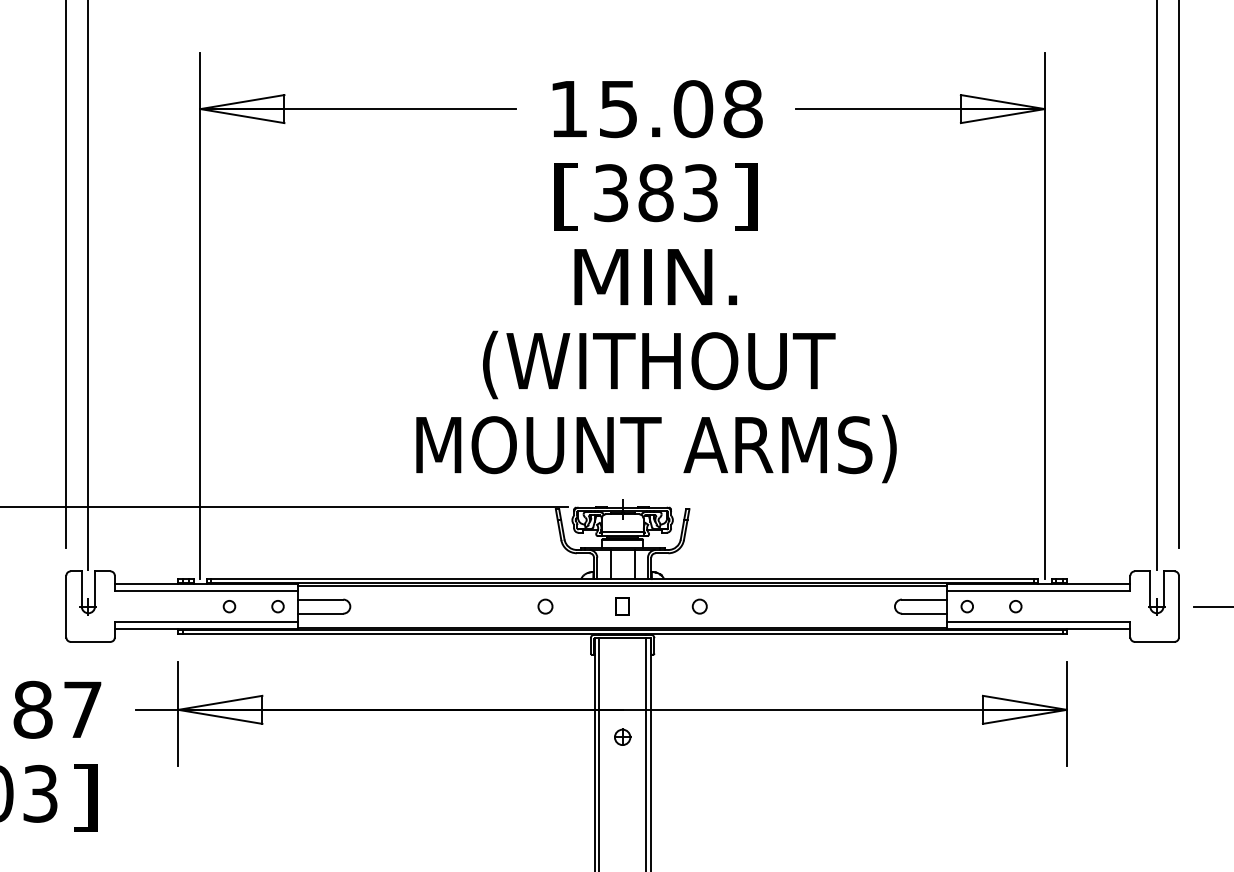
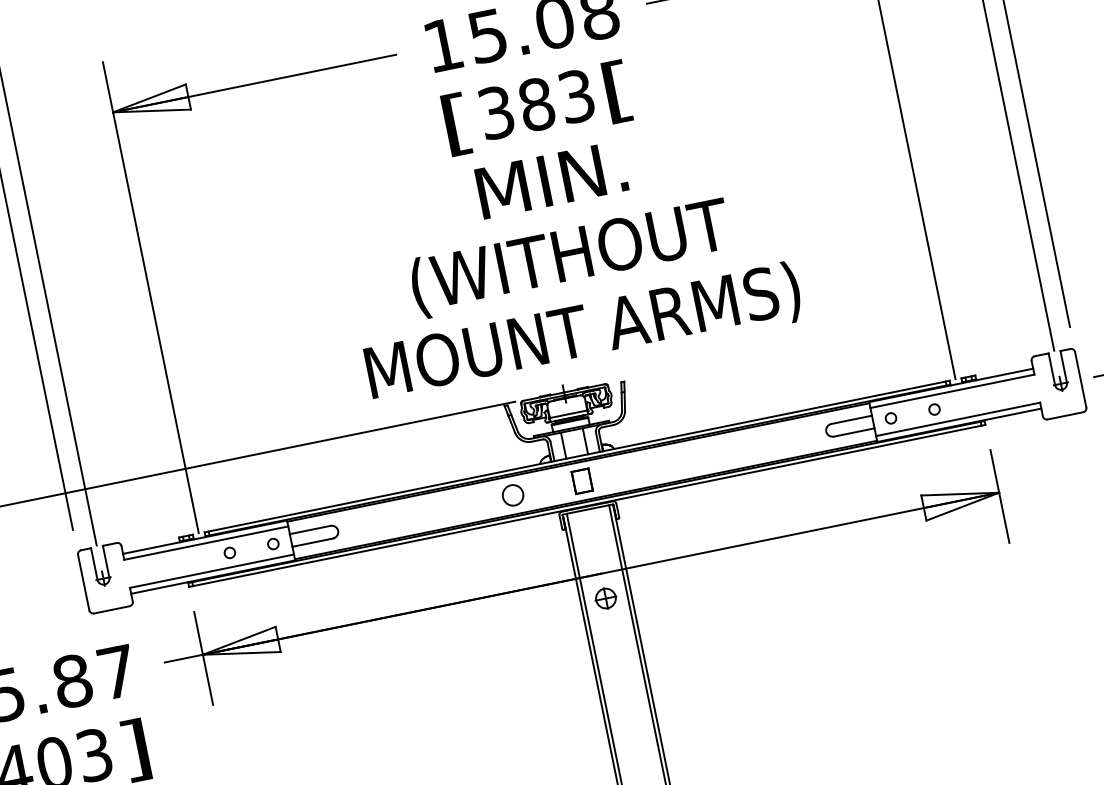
text: (745, 196) -> (617, 91), ] -> [
circle: (545, 606) -> (513, 495), size x1.6
part: (622, 606) -> (582, 481), size x1.4
circle: (699, 606) -> (651, 467), removed
part: (622, 736) -> (605, 597), size x1.4

